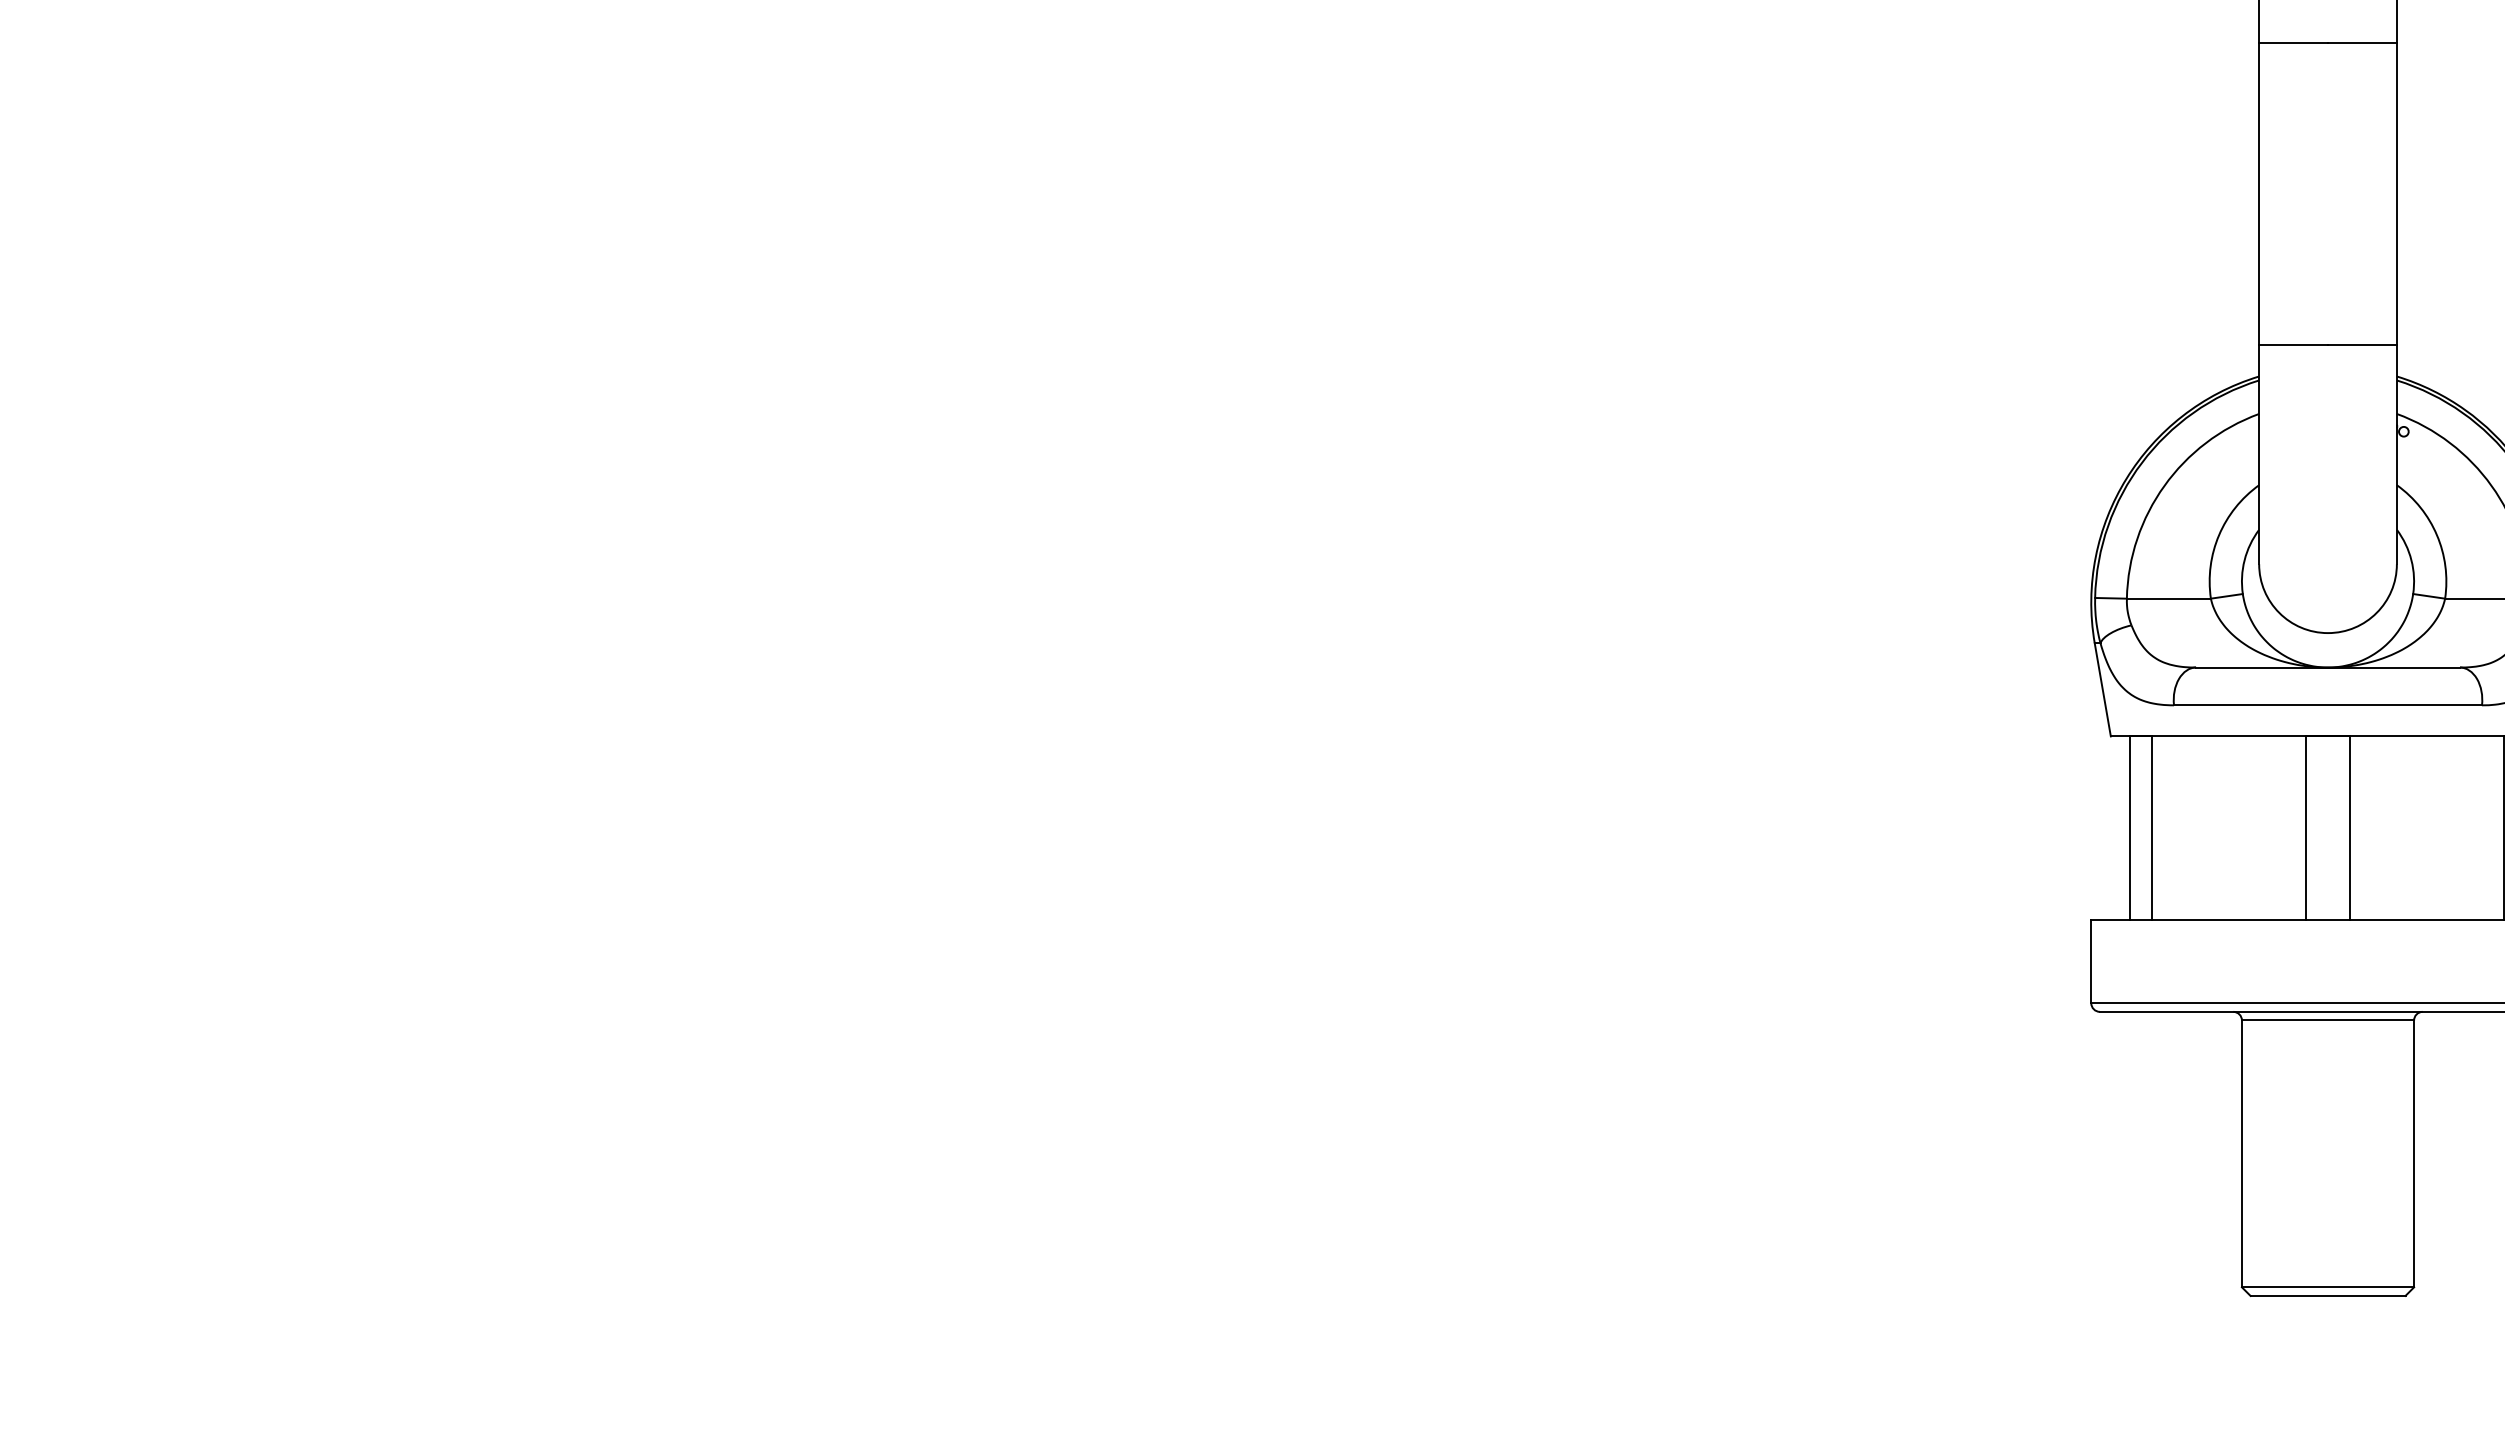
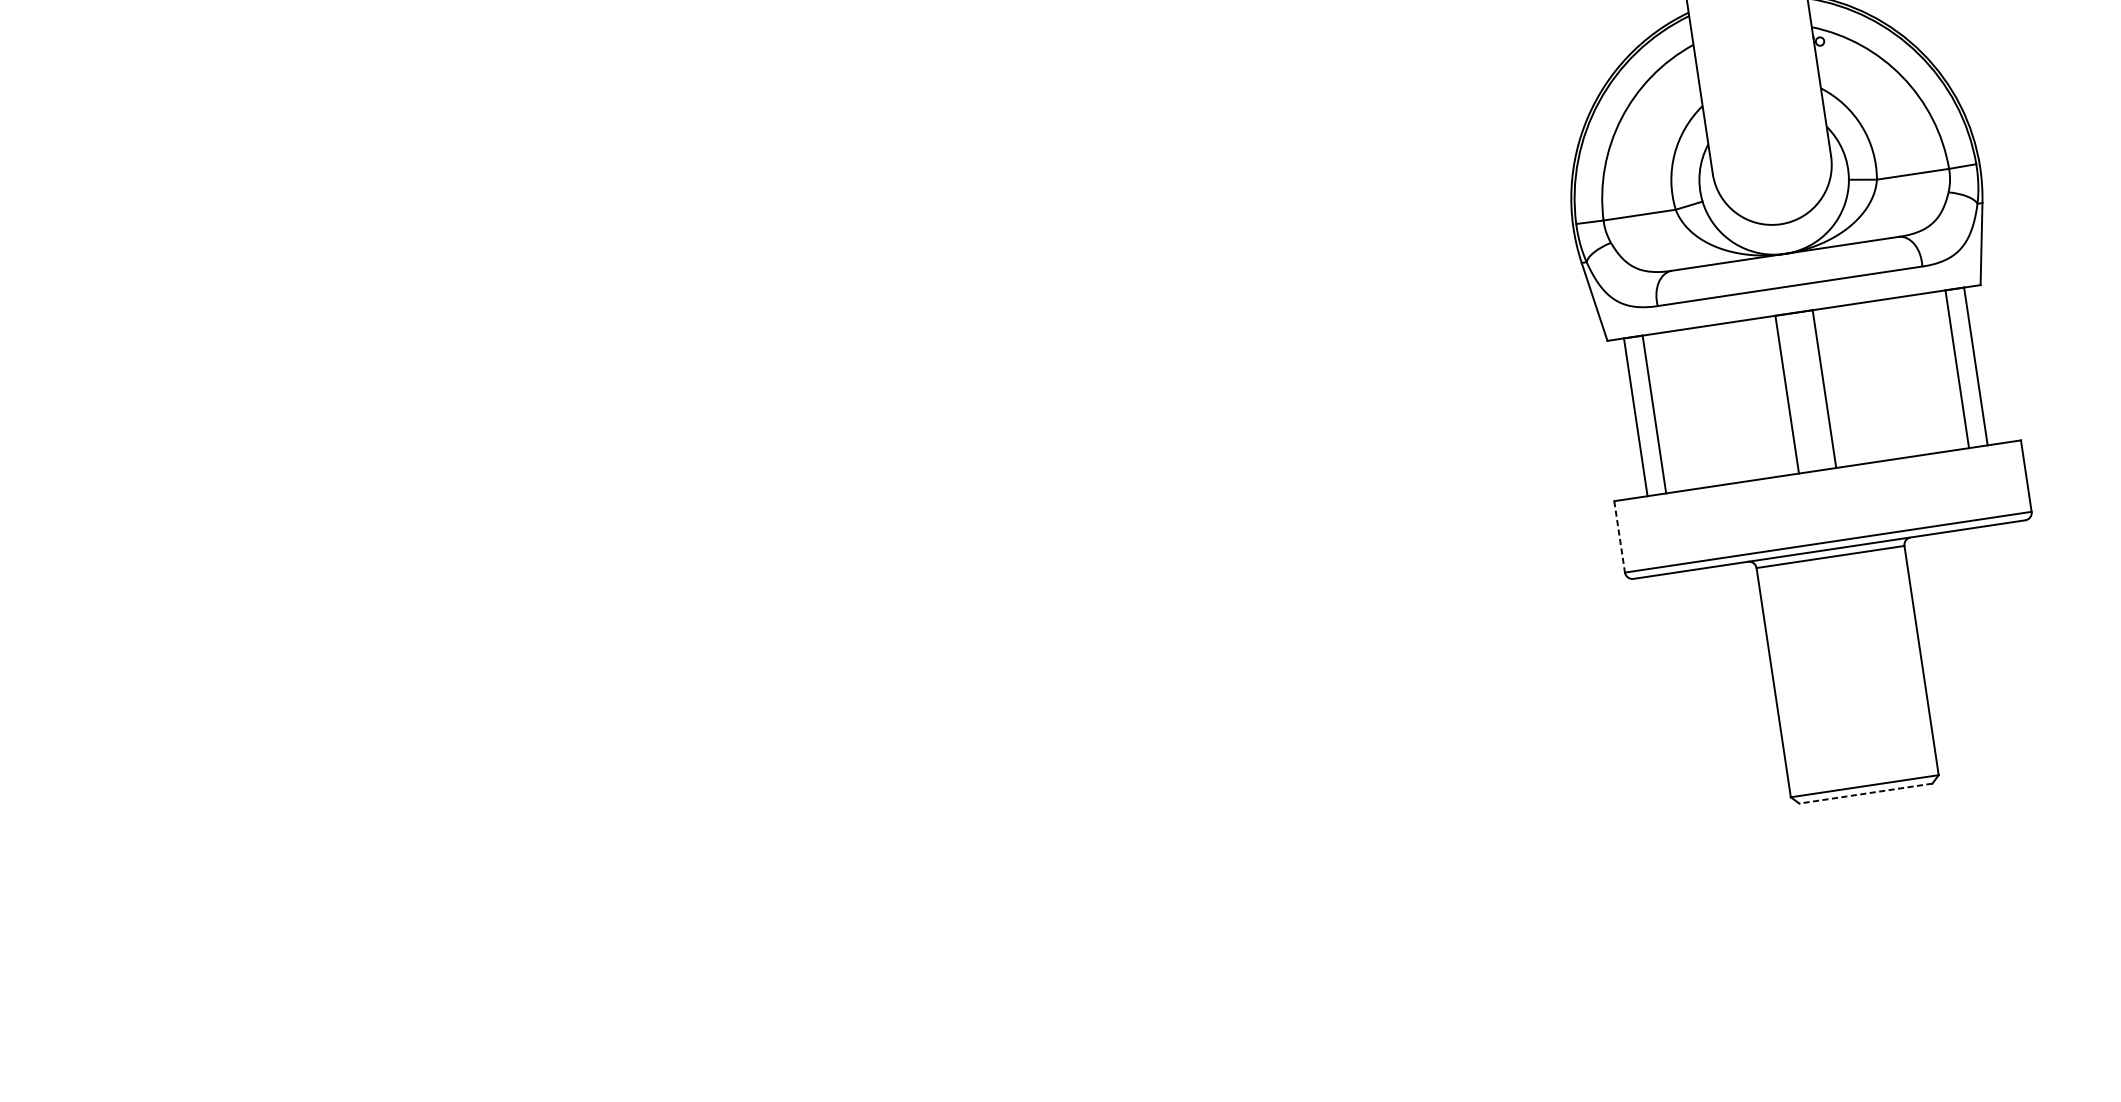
line: (2091, 961) -> (1619, 536), solid -> dashed
line: (2327, 1295) -> (1865, 793), solid -> dashed

